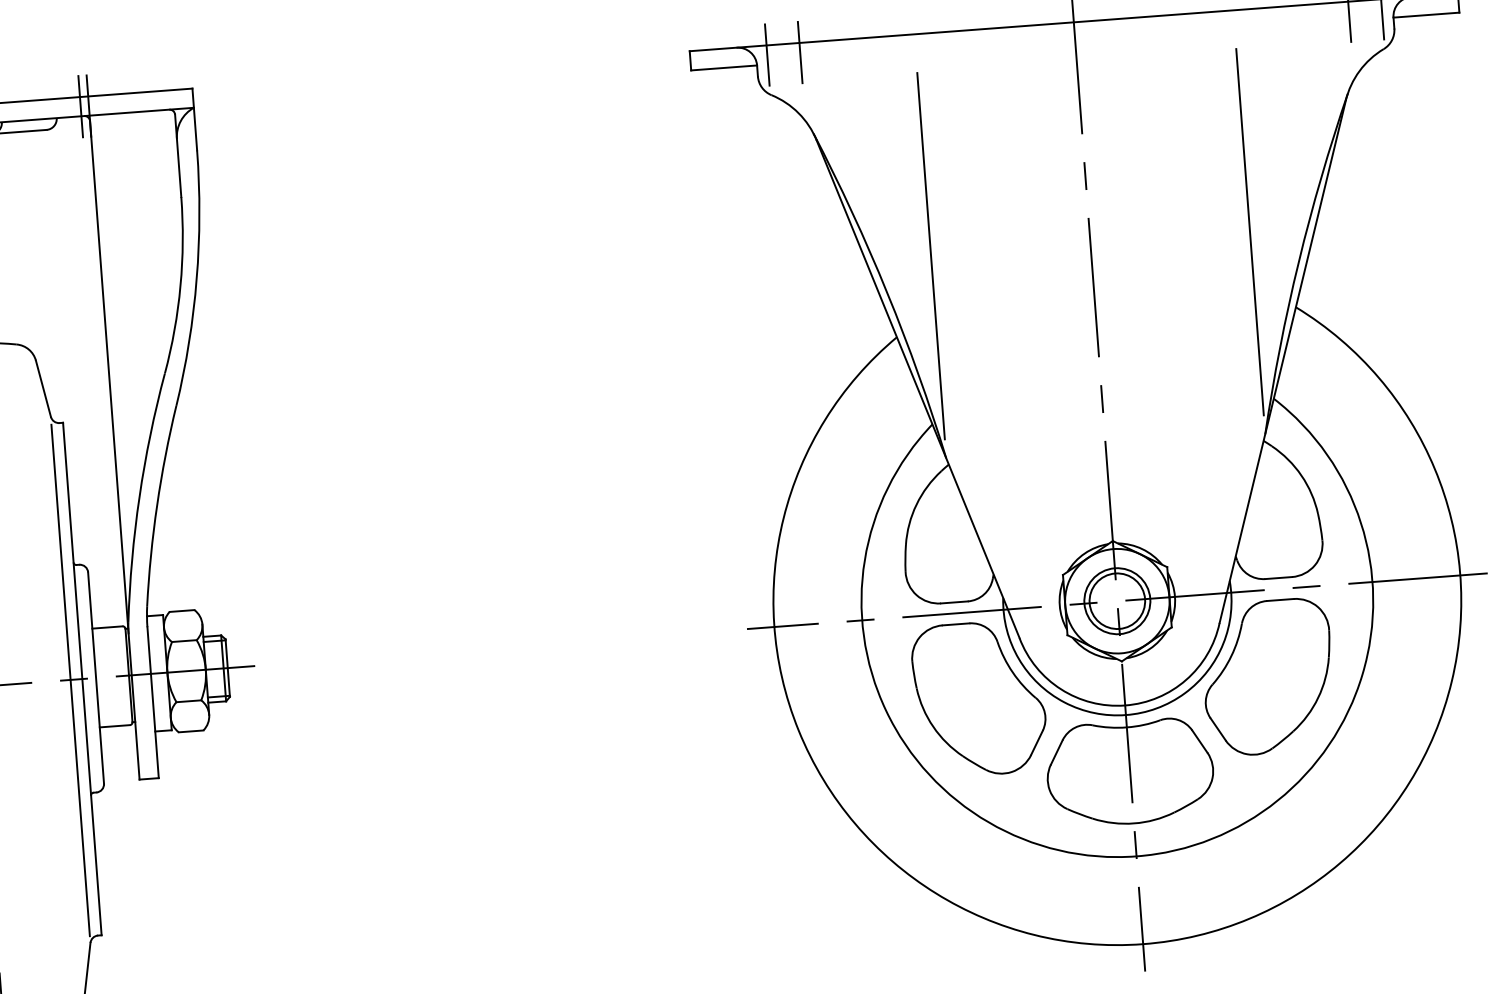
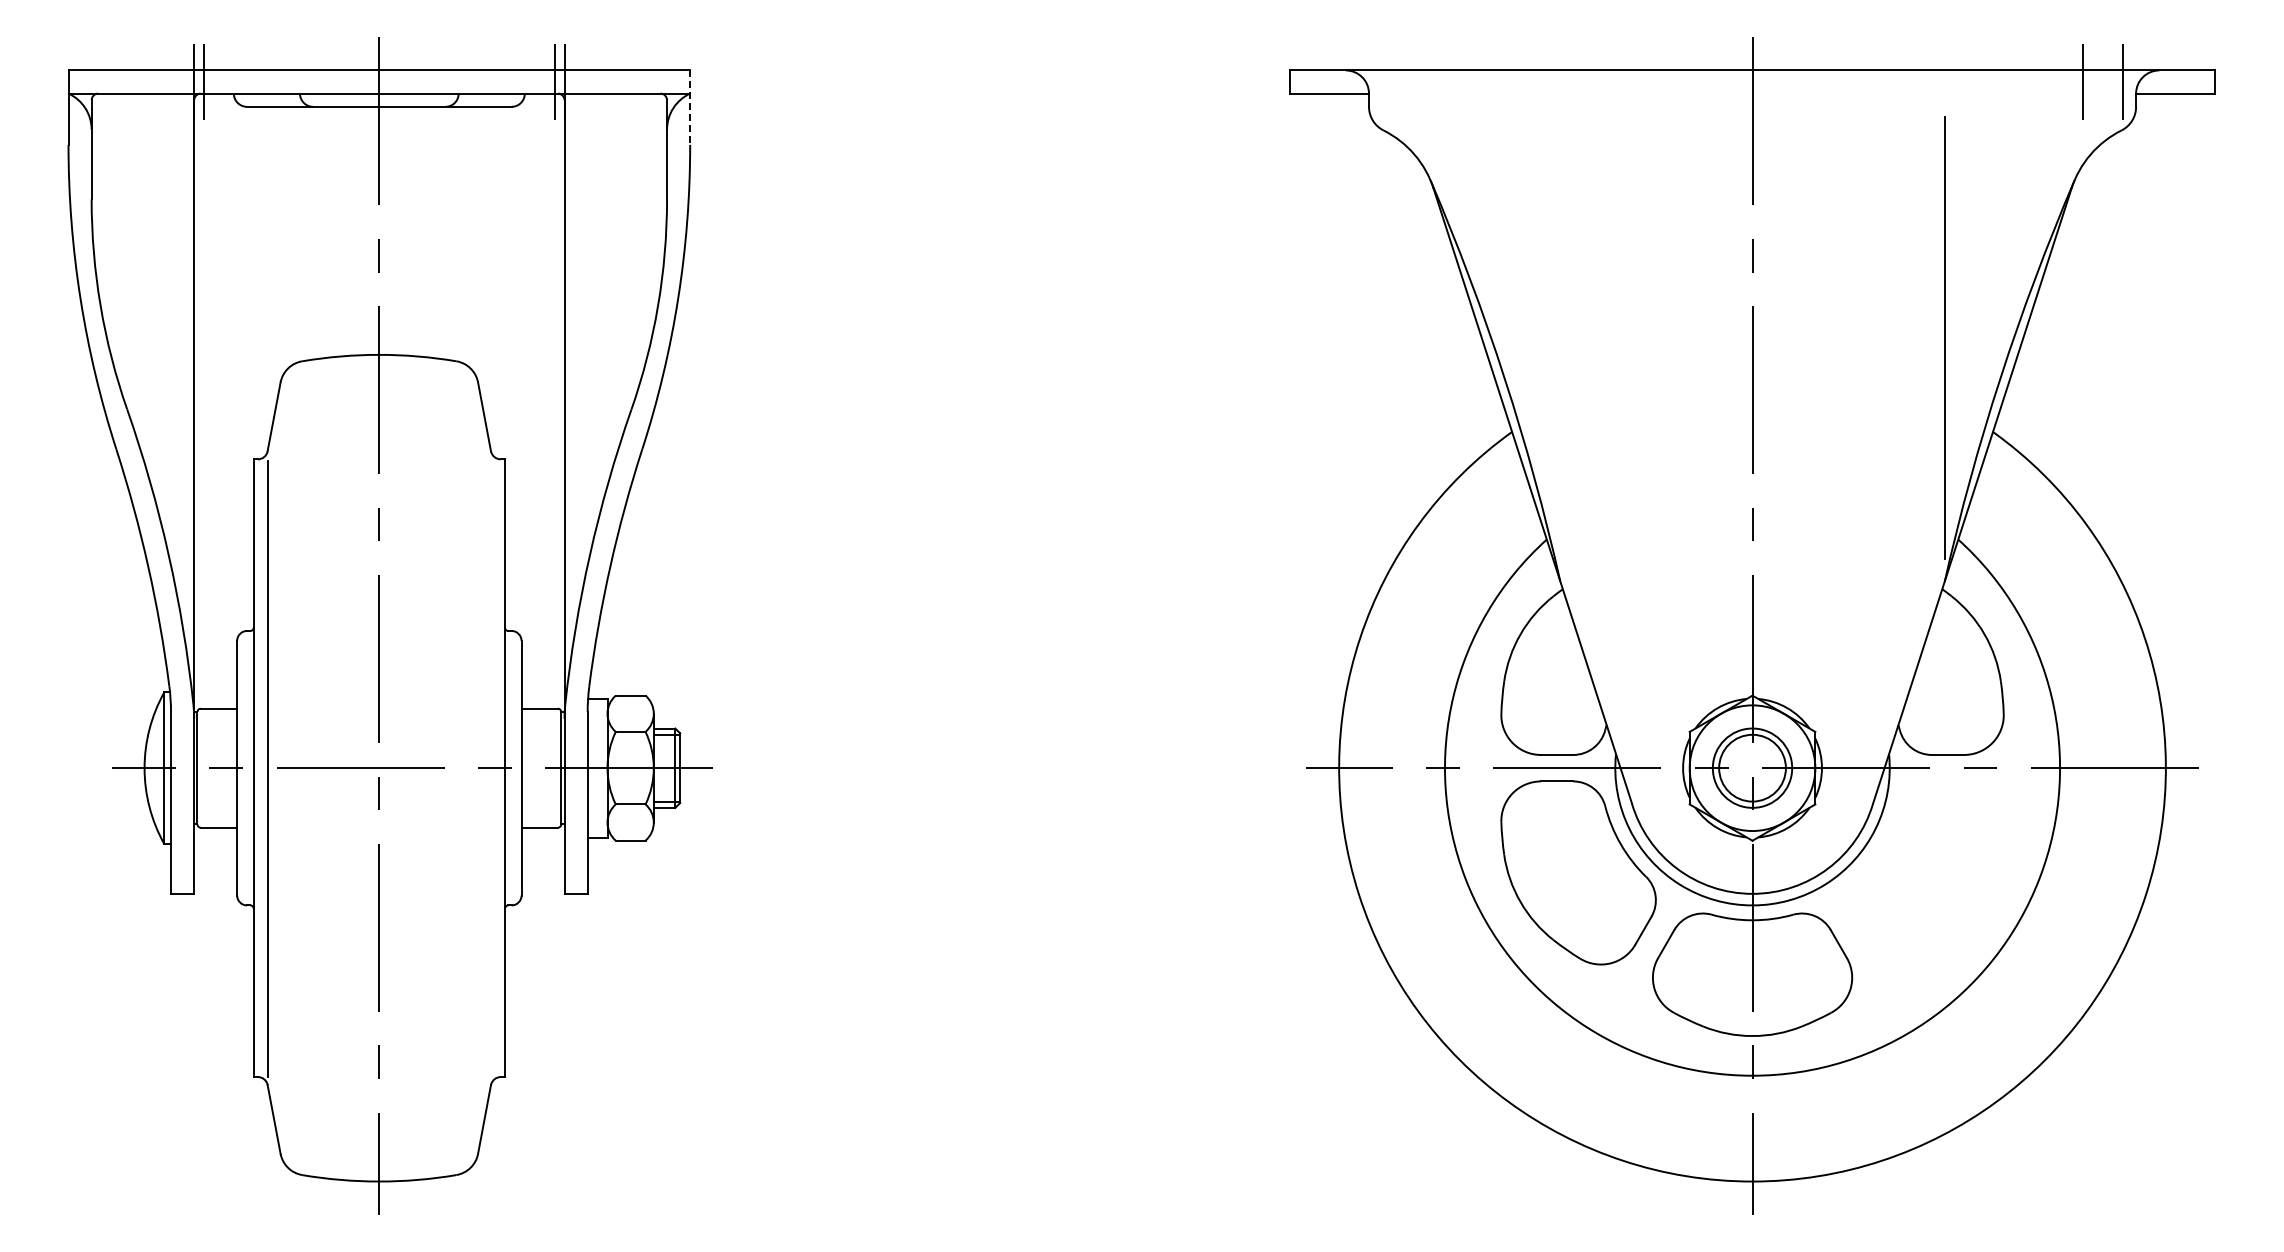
line: (799, 52) -> (1421, 82), removed
line: (767, 55) -> (1382, 82), removed
line: (195, 120) -> (690, 108), solid -> dashed
line: (931, 255) -> (1560, 337), removed
part: (1268, 676) -> (1926, 872), removed
line: (70, 680) -> (490, 768), removed

